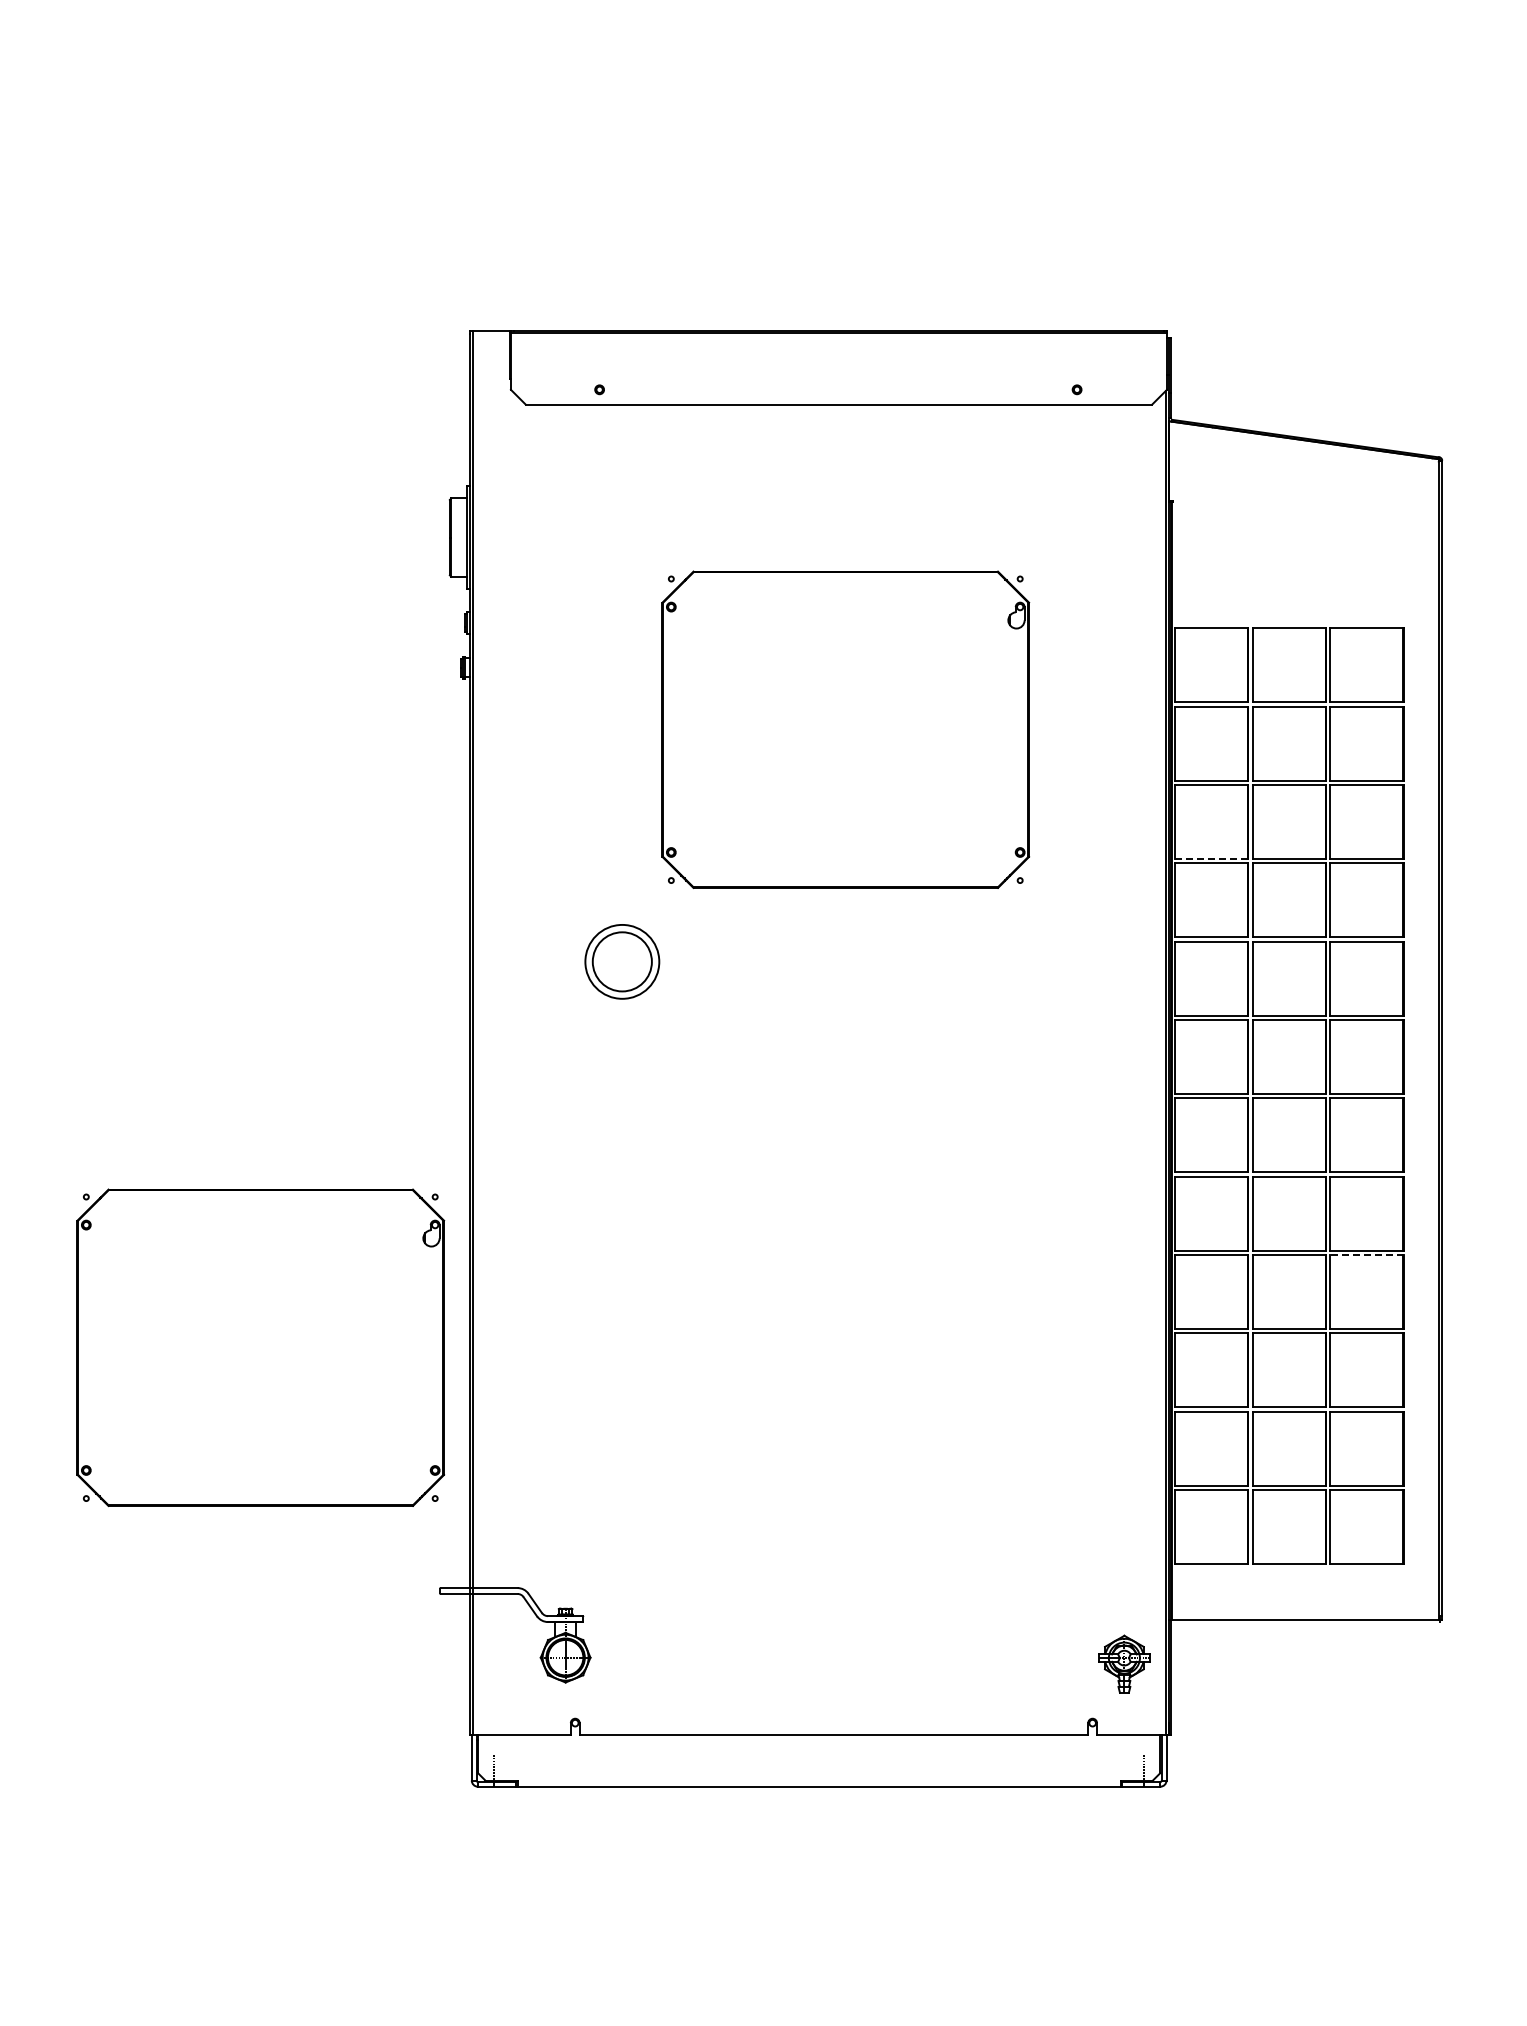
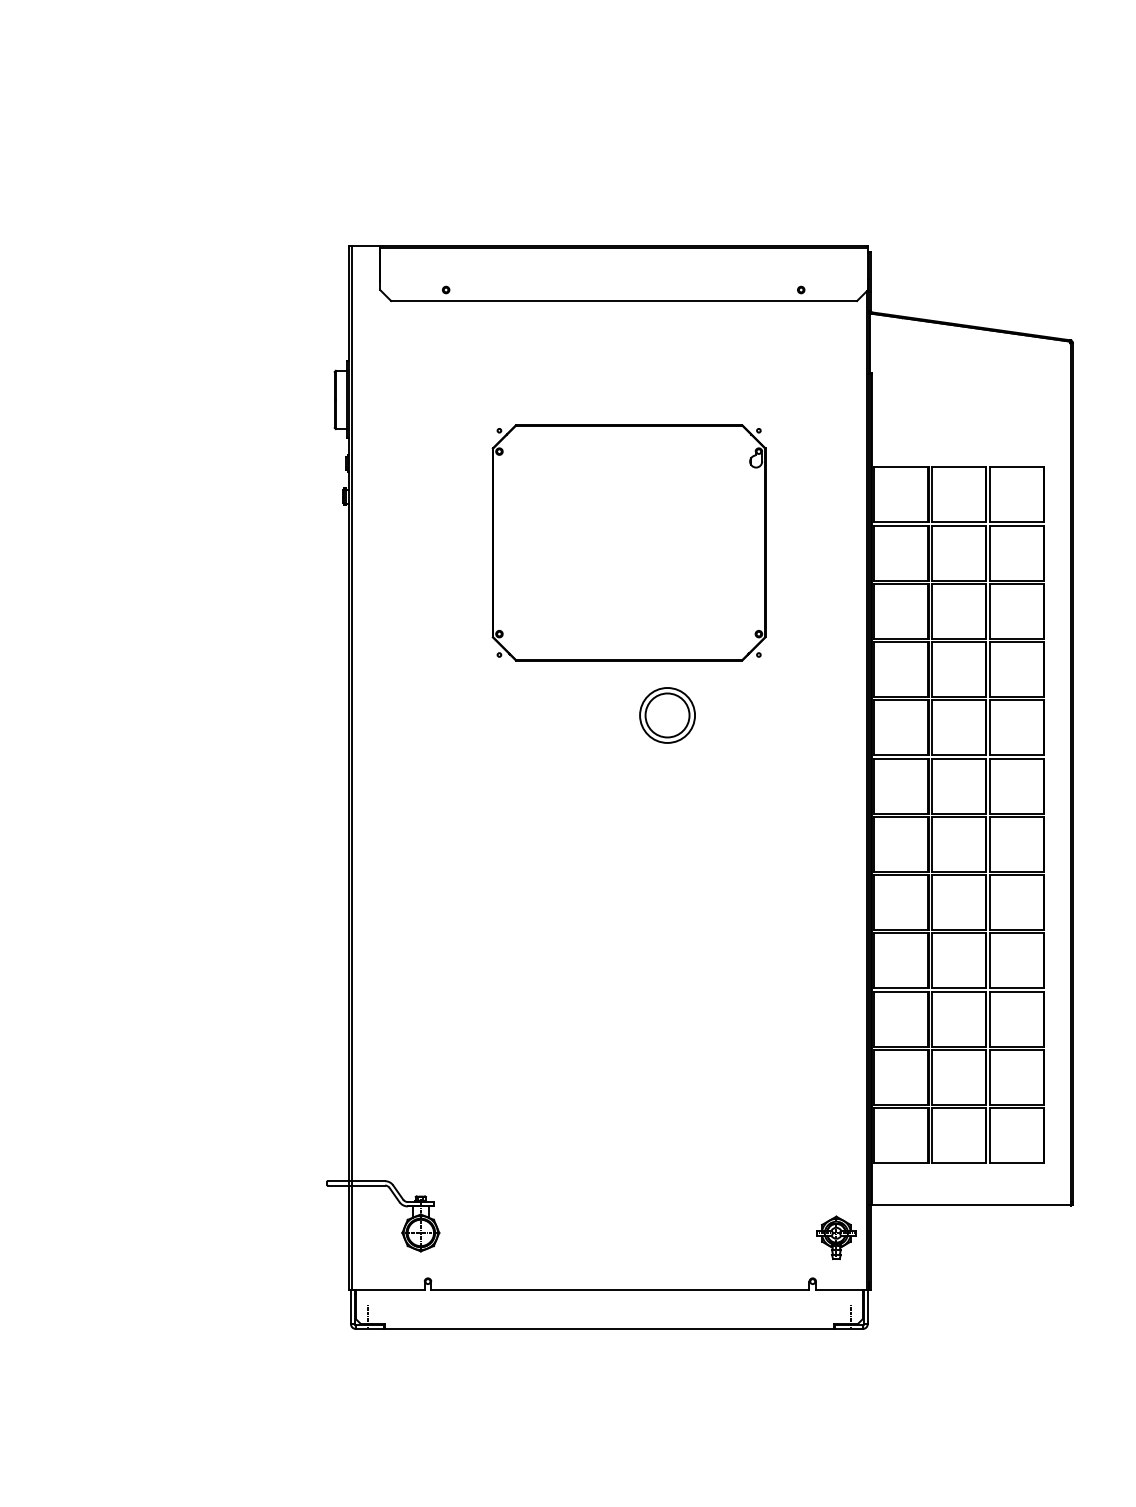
line: (1211, 858) -> (901, 638), dashed -> solid
part: (622, 961) -> (667, 715), moved
line: (1366, 1255) -> (1016, 933), dashed -> solid
part: (260, 1347) -> (193, 1002), removed

